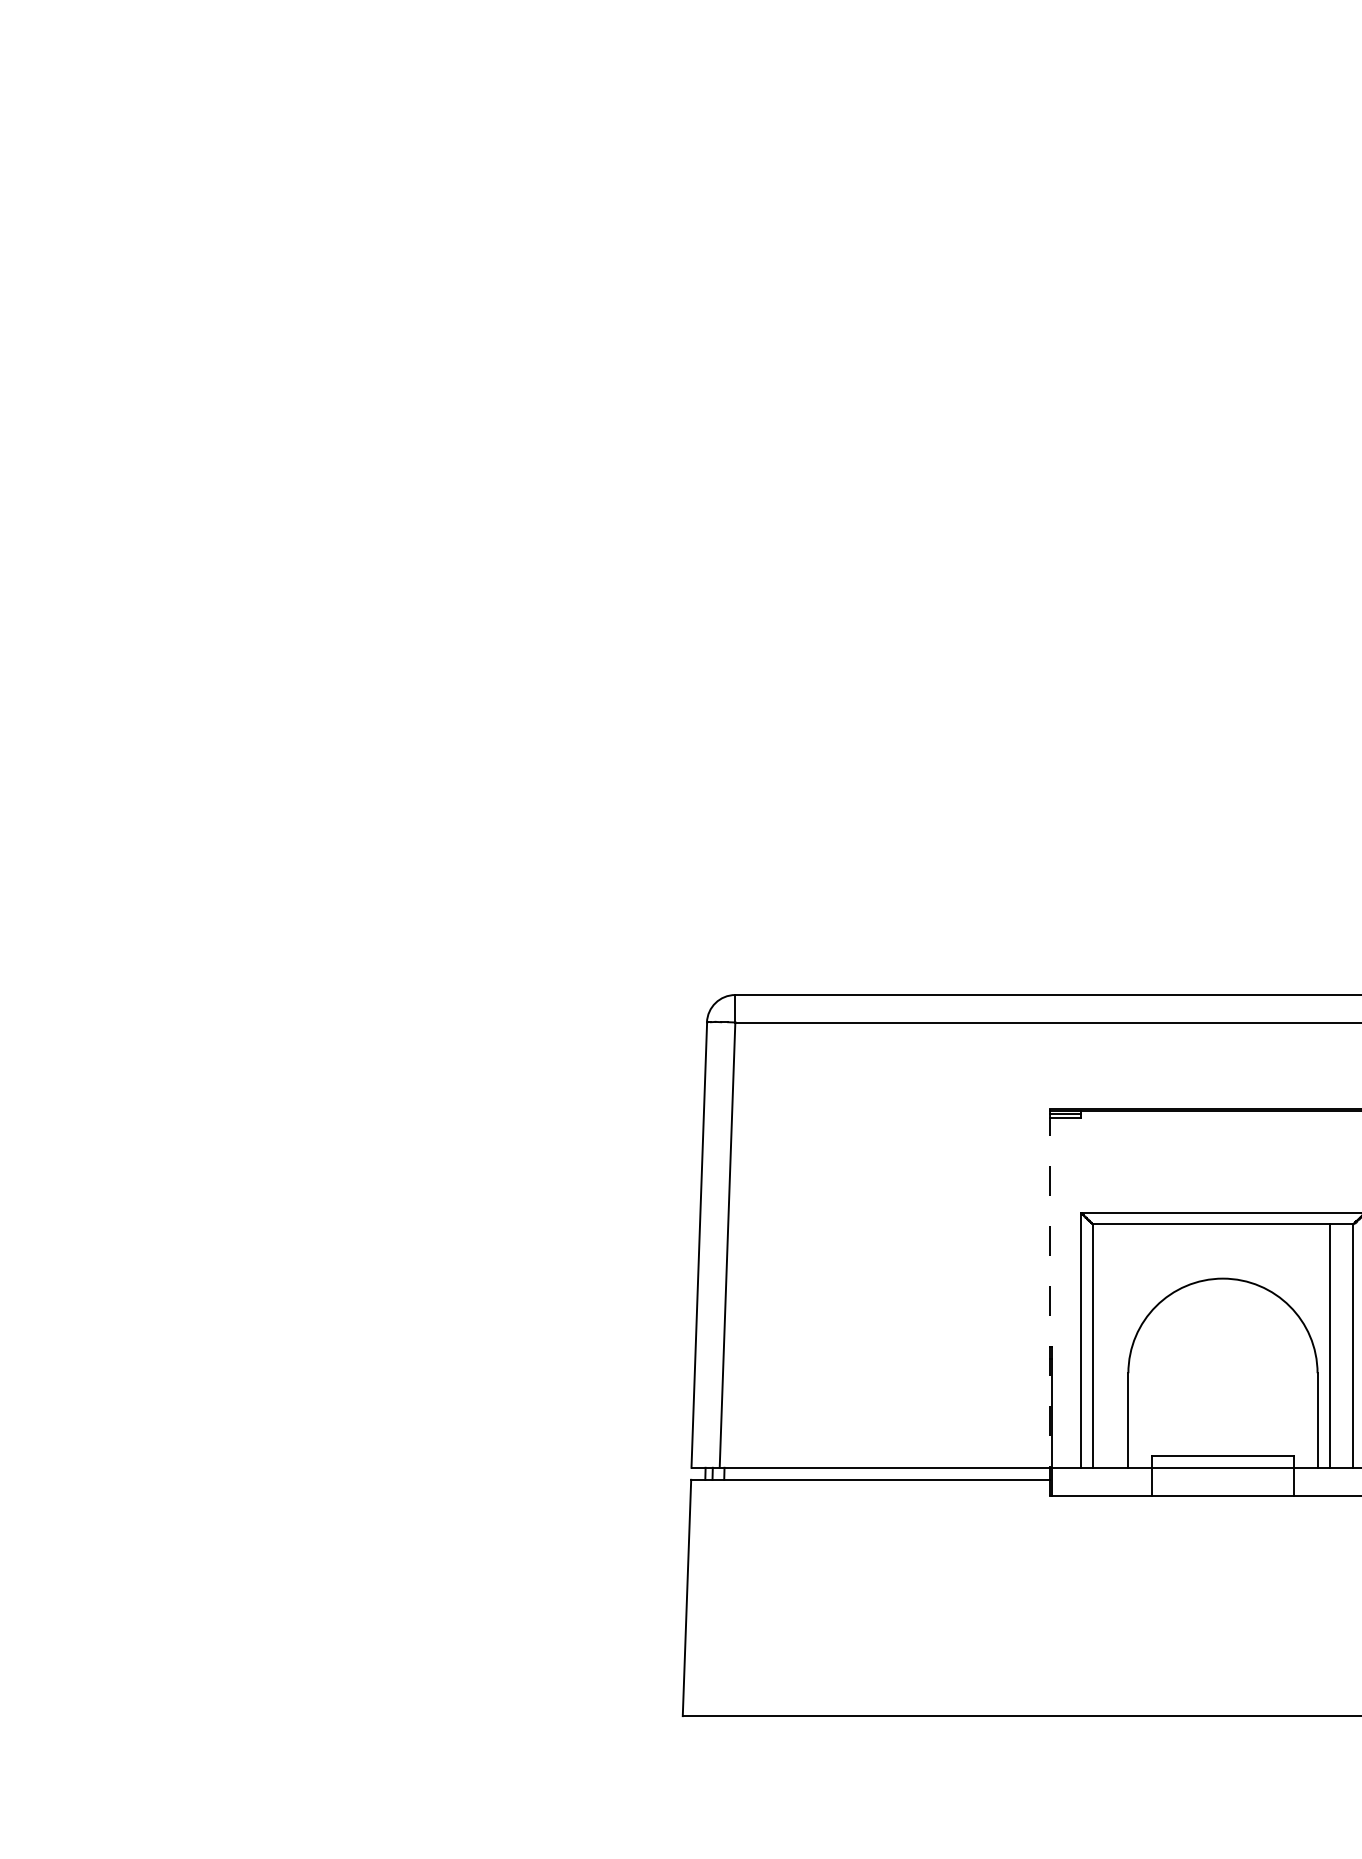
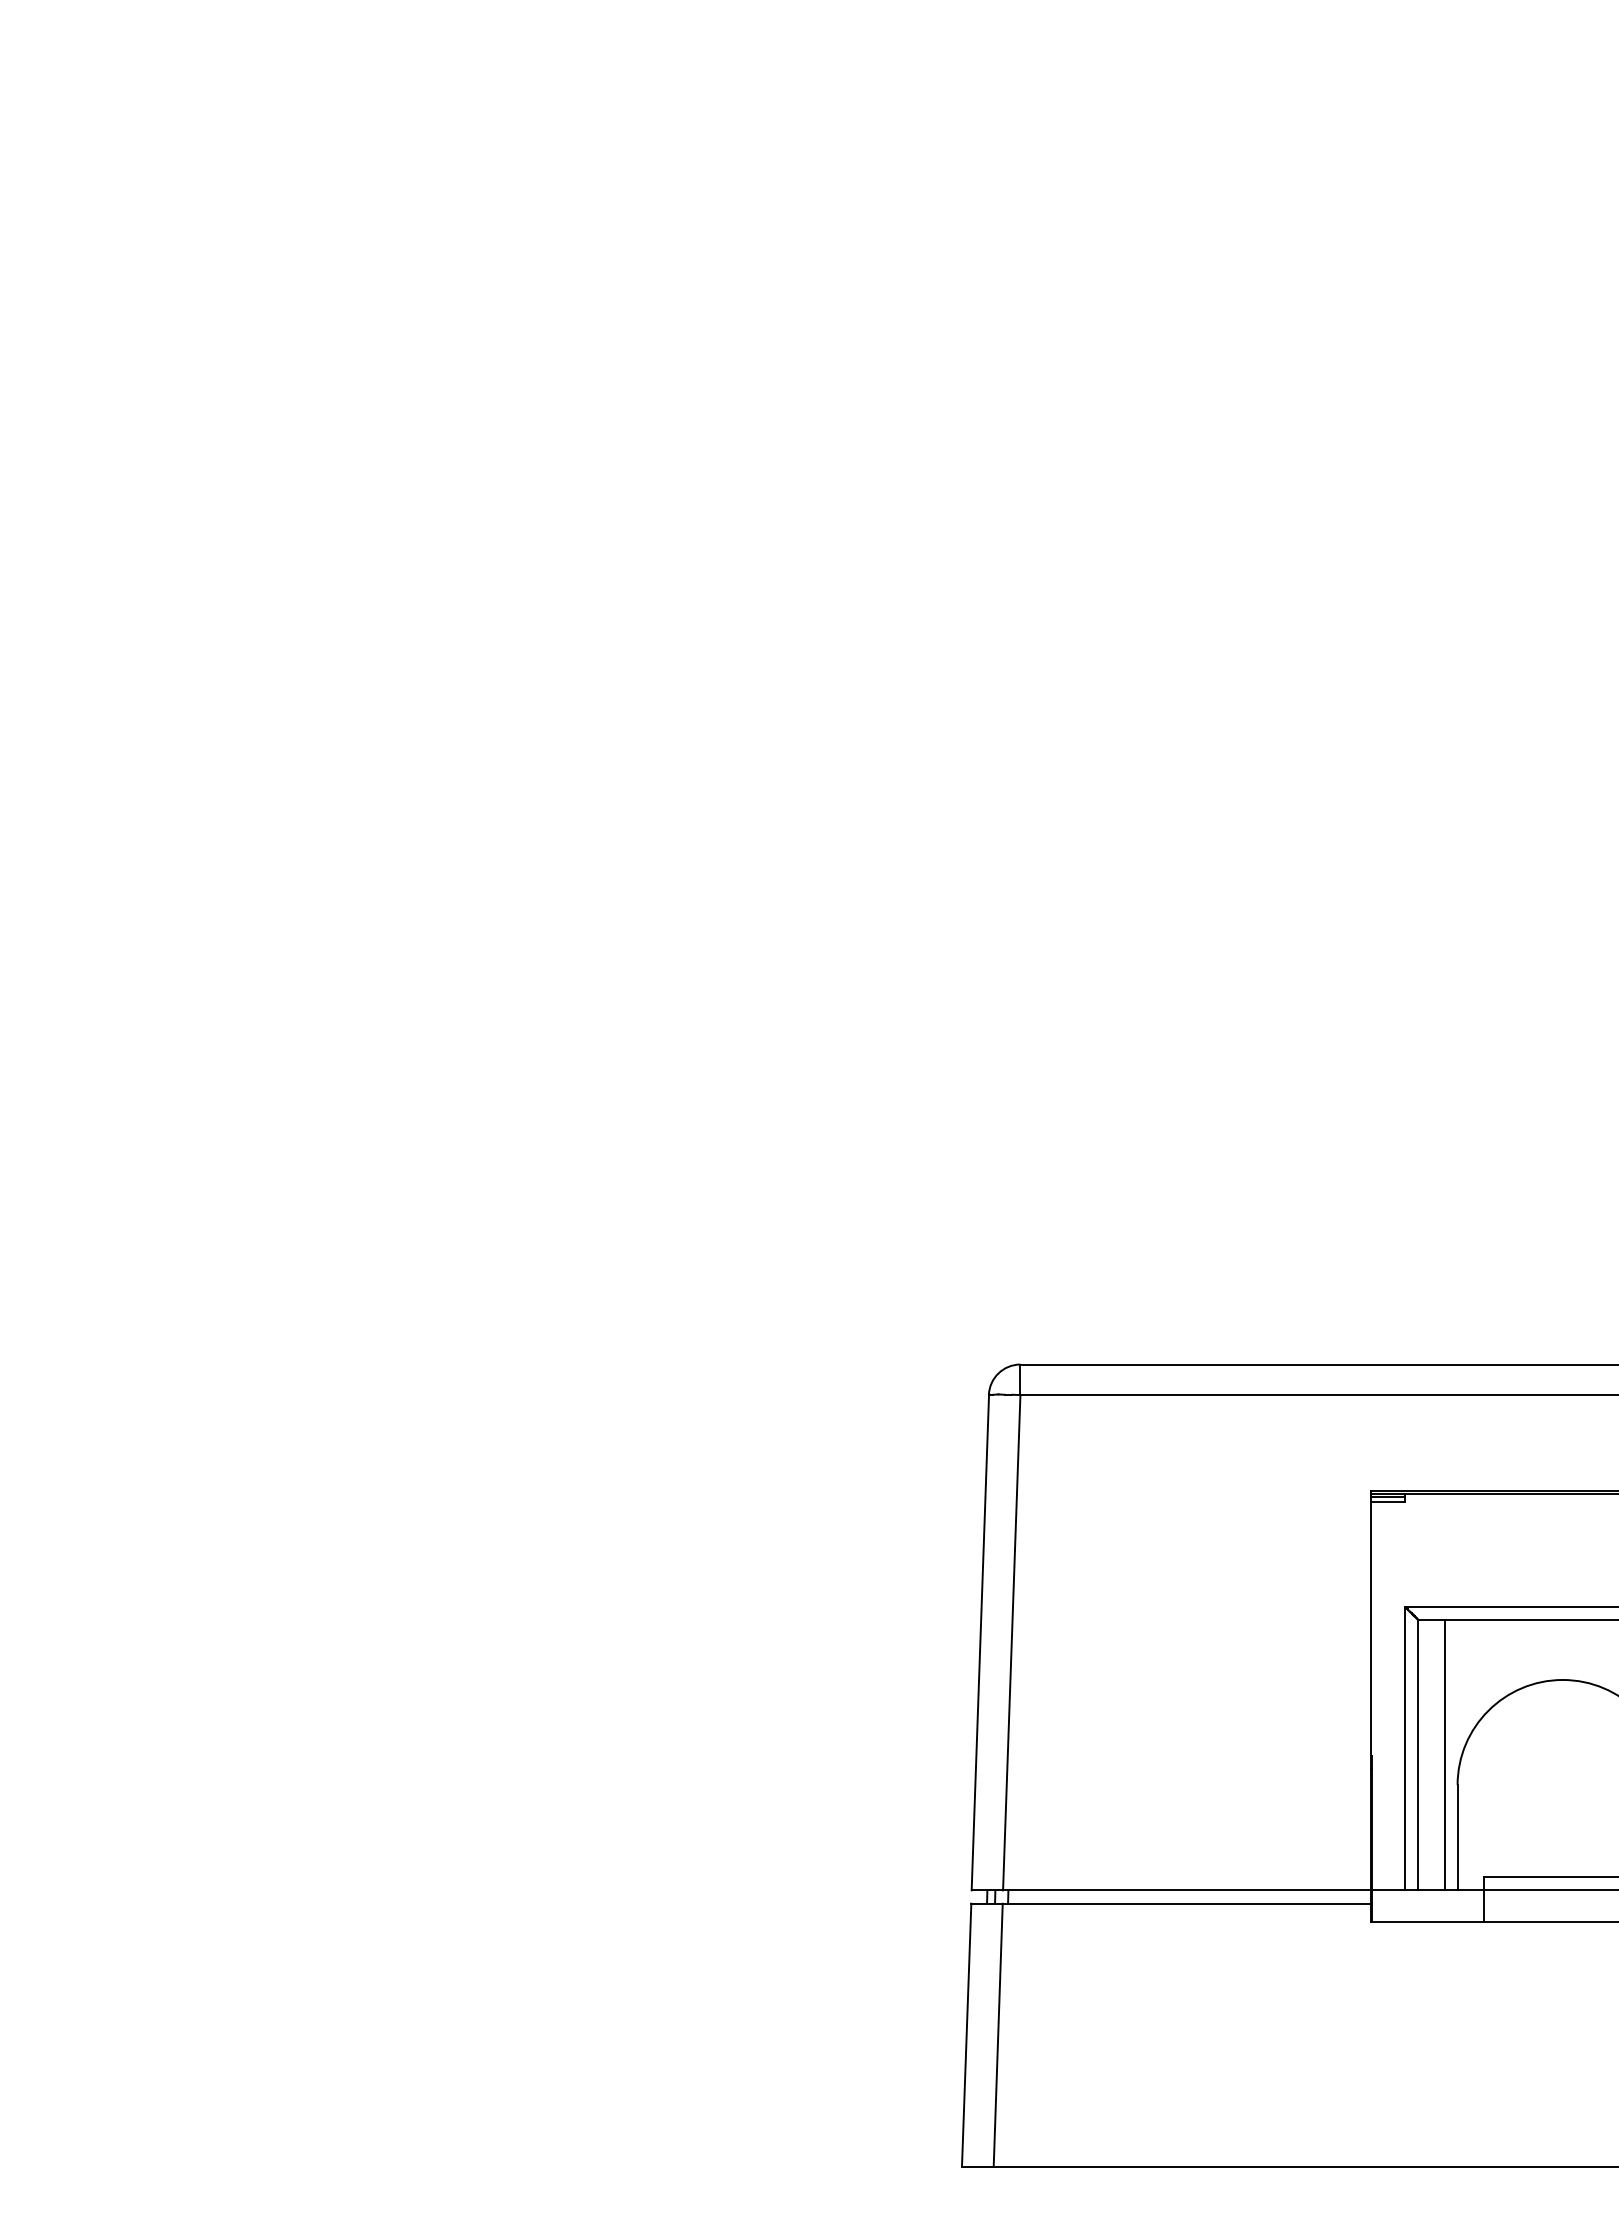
line: (1050, 1302) -> (1370, 1706), dashed -> solid
line: (1116, 1345) -> (1444, 1754), added
line: (714, 1597) -> (997, 2034), added

